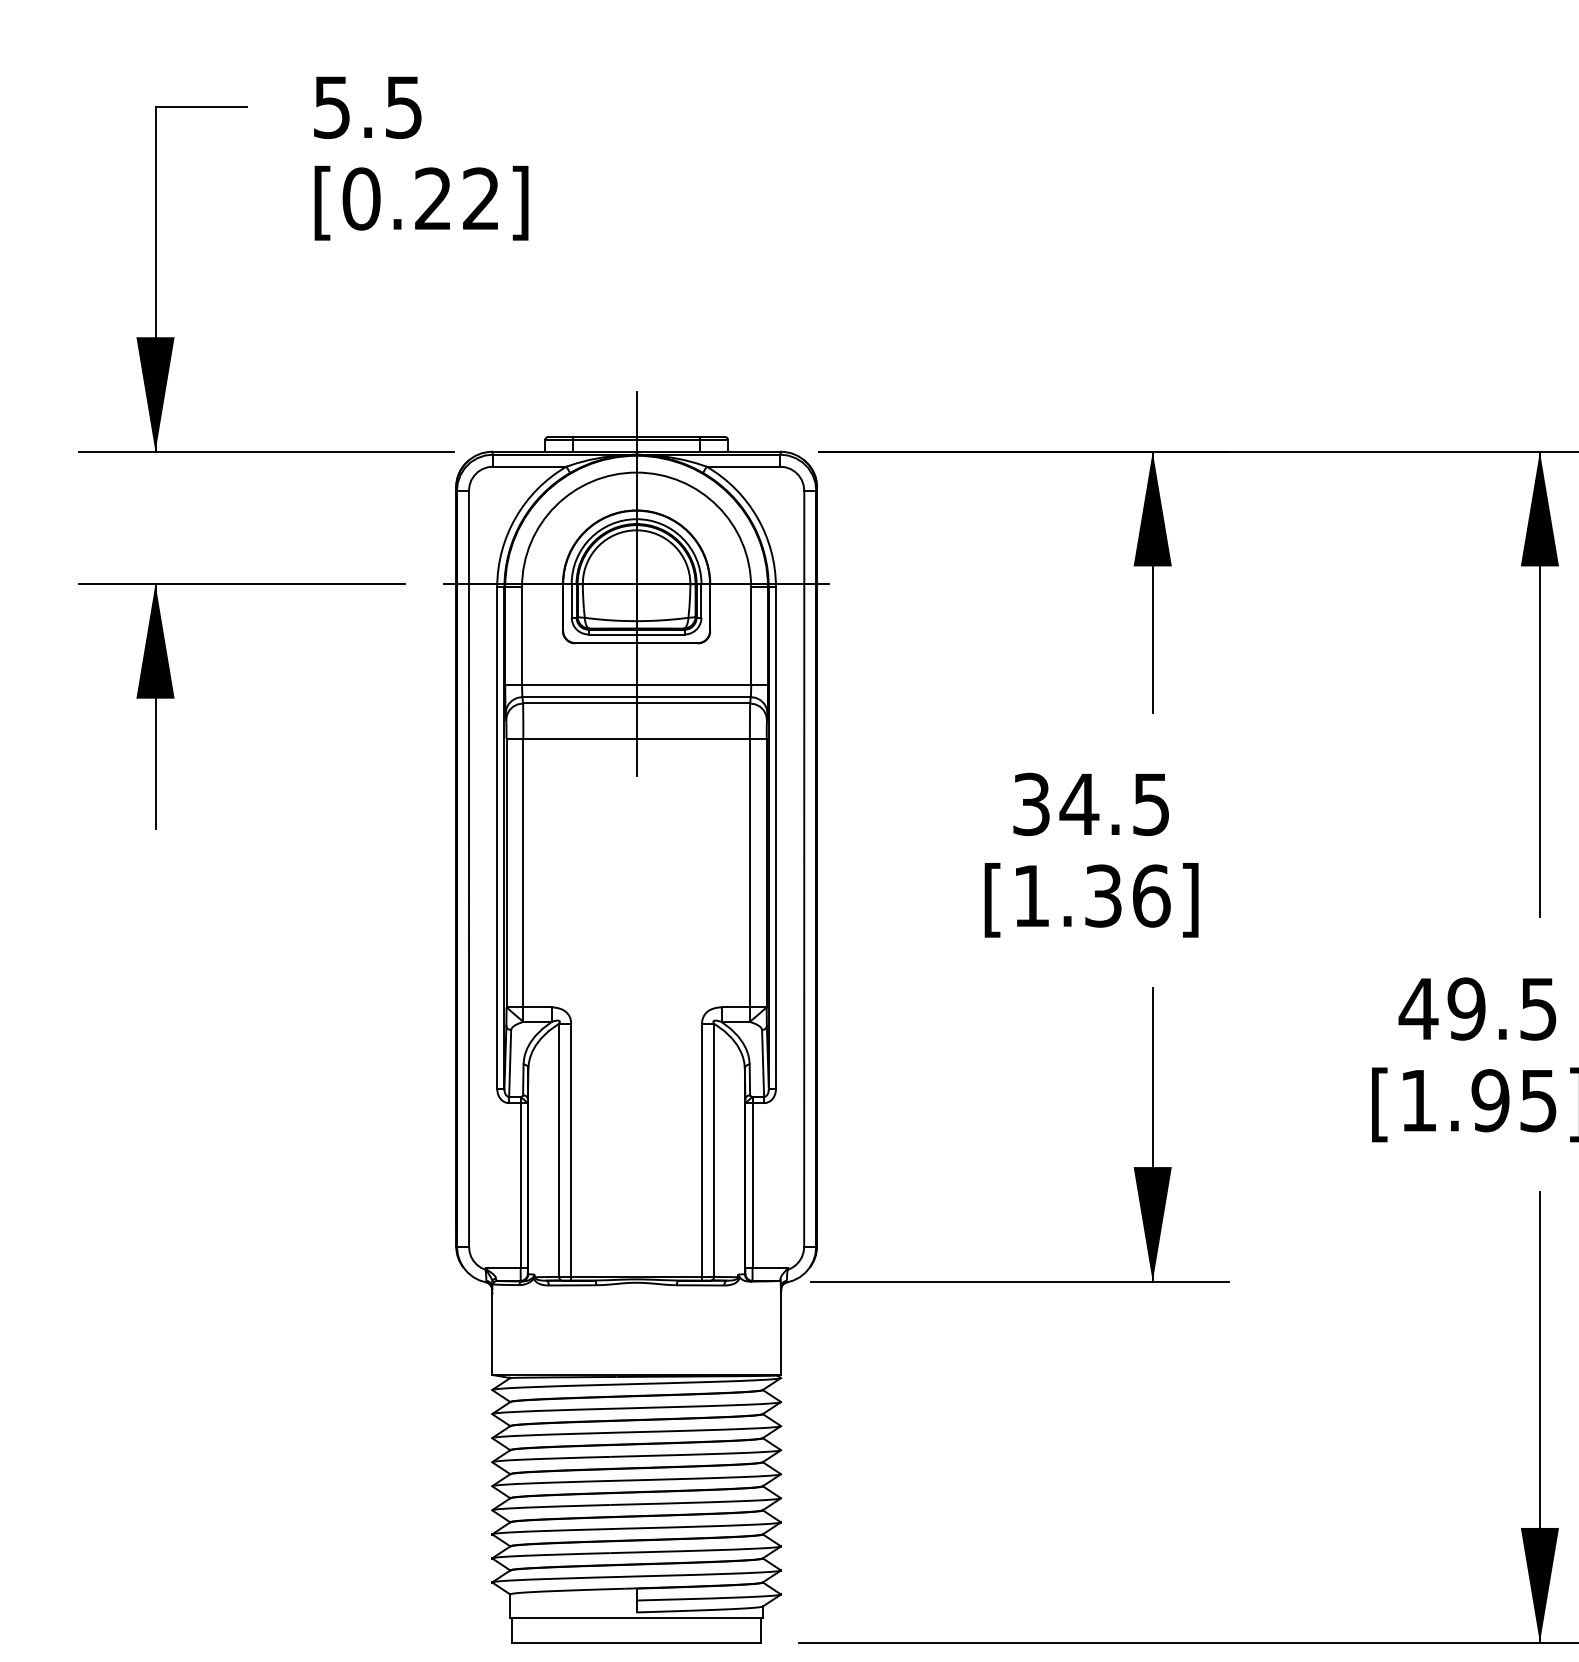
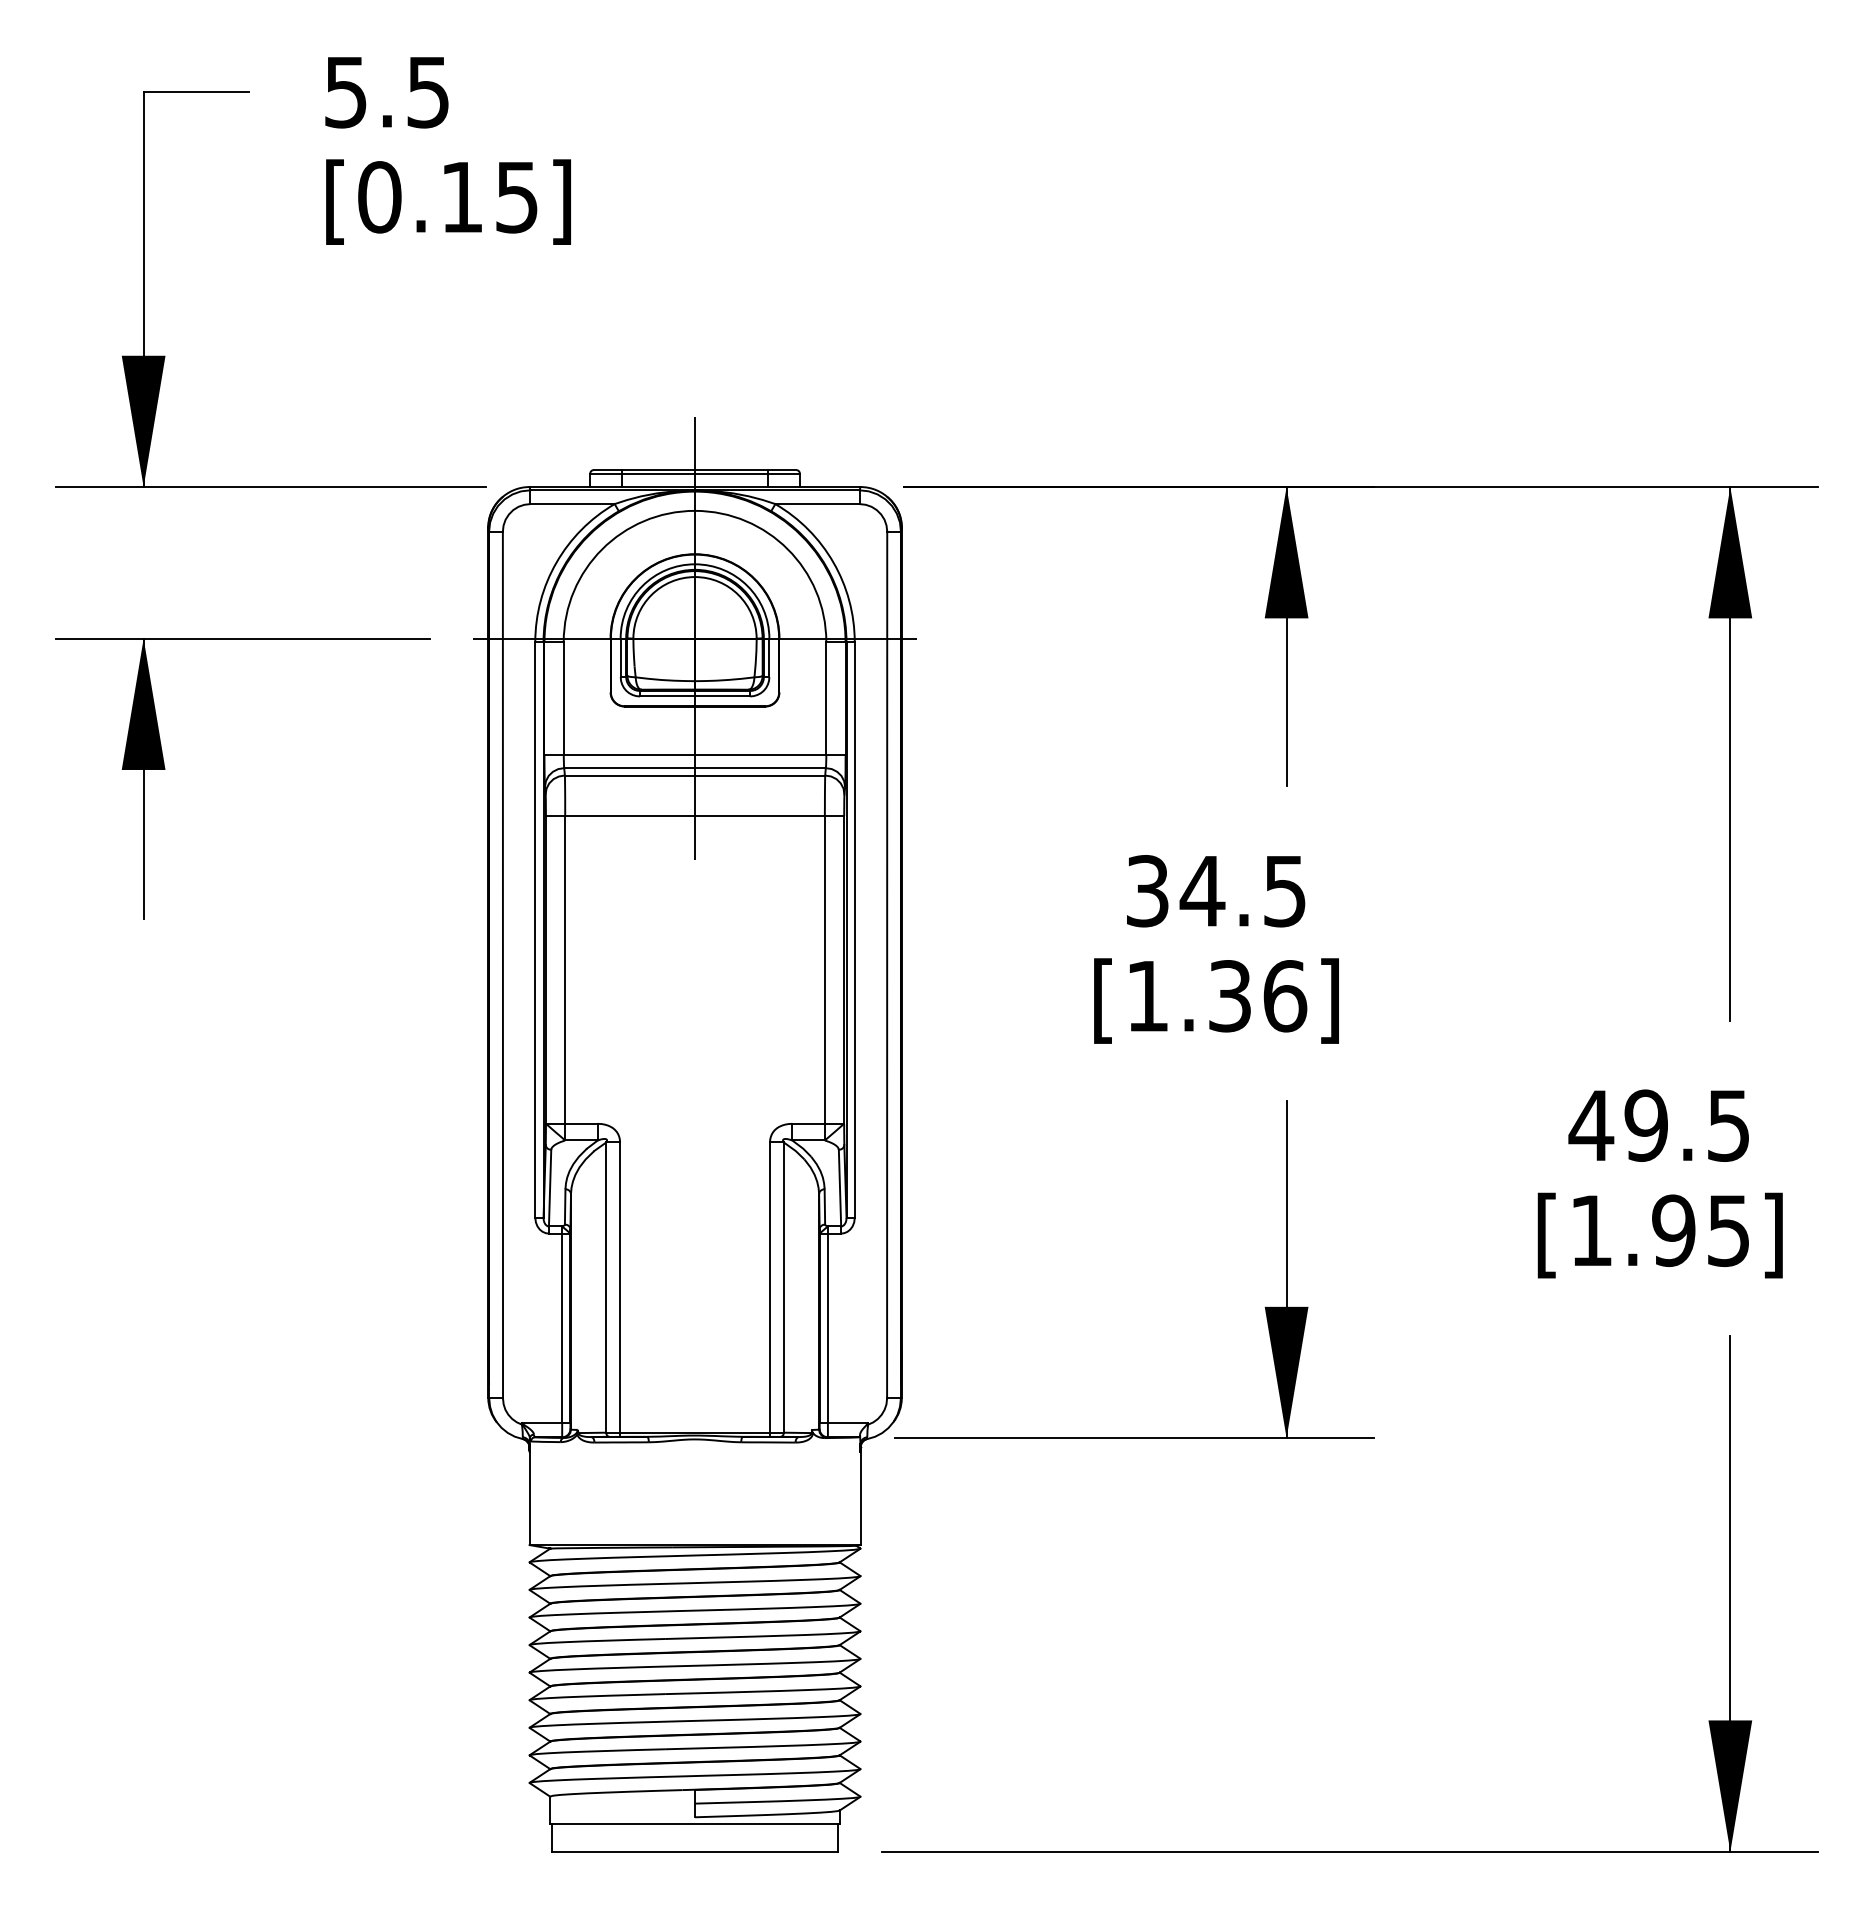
text: (457, 199) -> (489, 197), [0.22] -> [0.15]

